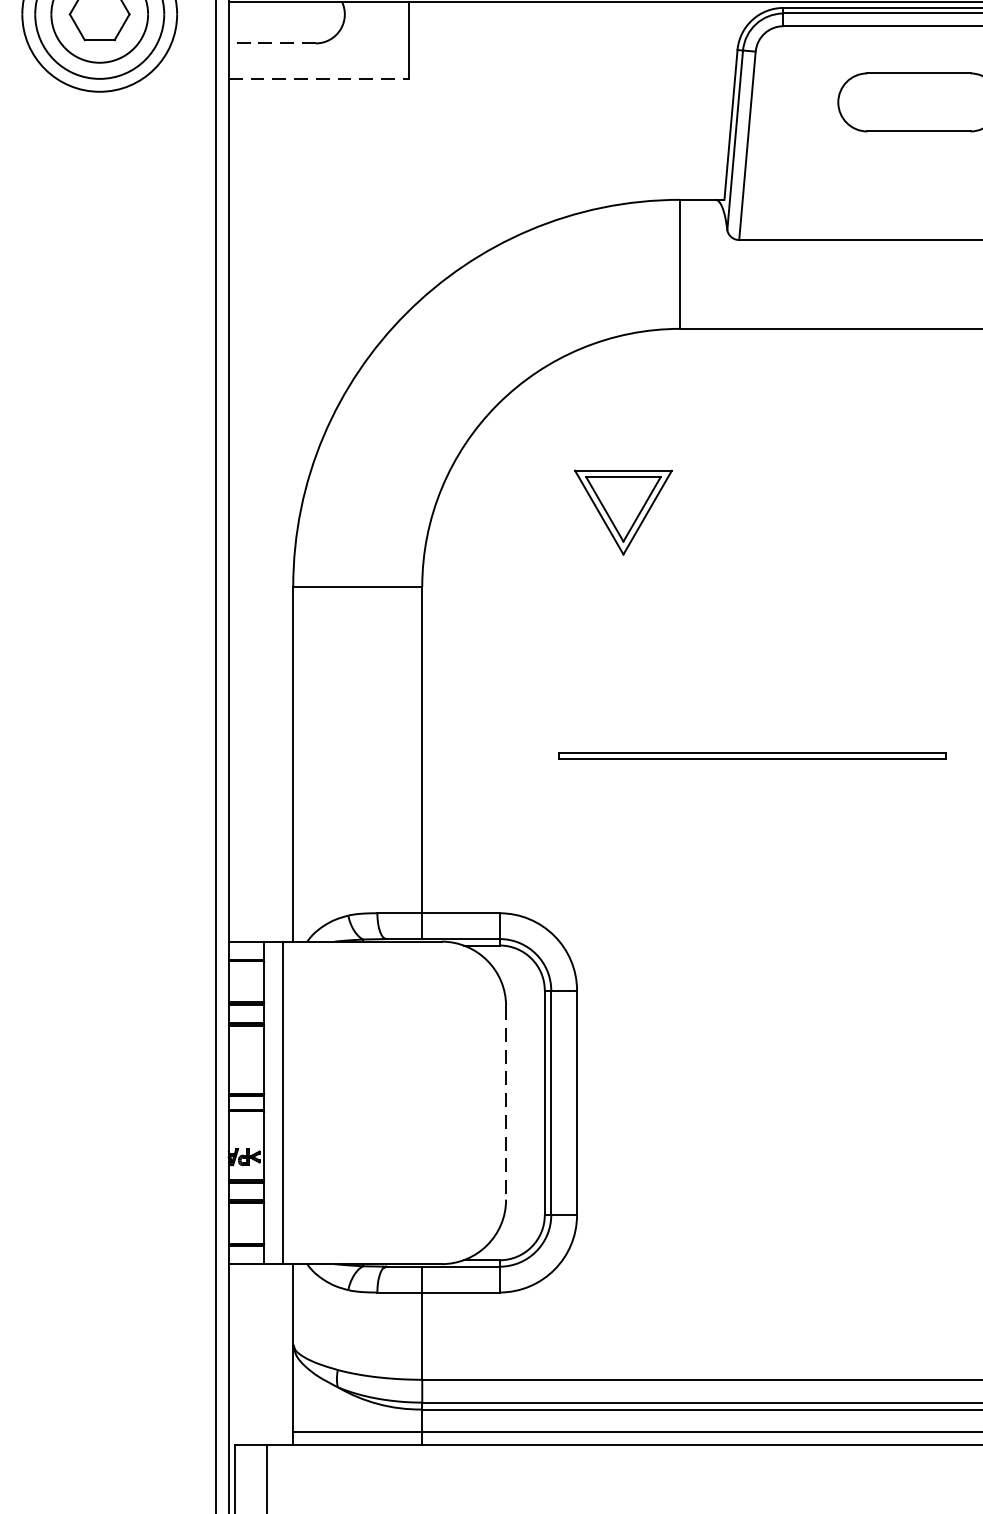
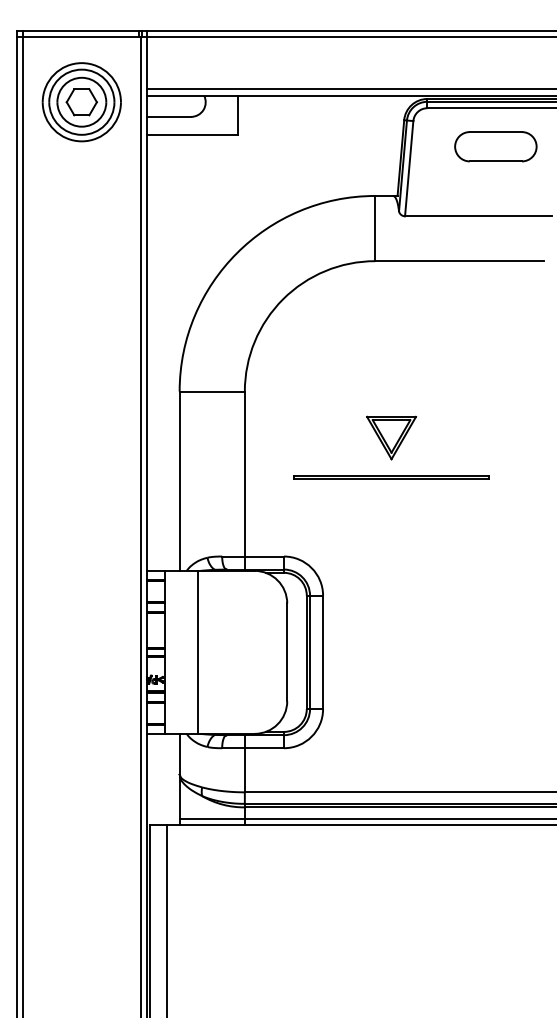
line: (271, 42) -> (168, 116), dashed -> solid
line: (318, 78) -> (192, 134), dashed -> solid
part: (623, 511) -> (391, 437), moved
line: (751, 754) -> (391, 476), moved
line: (283, 1101) -> (197, 651), moved
line: (506, 1103) -> (287, 652), dashed -> solid

